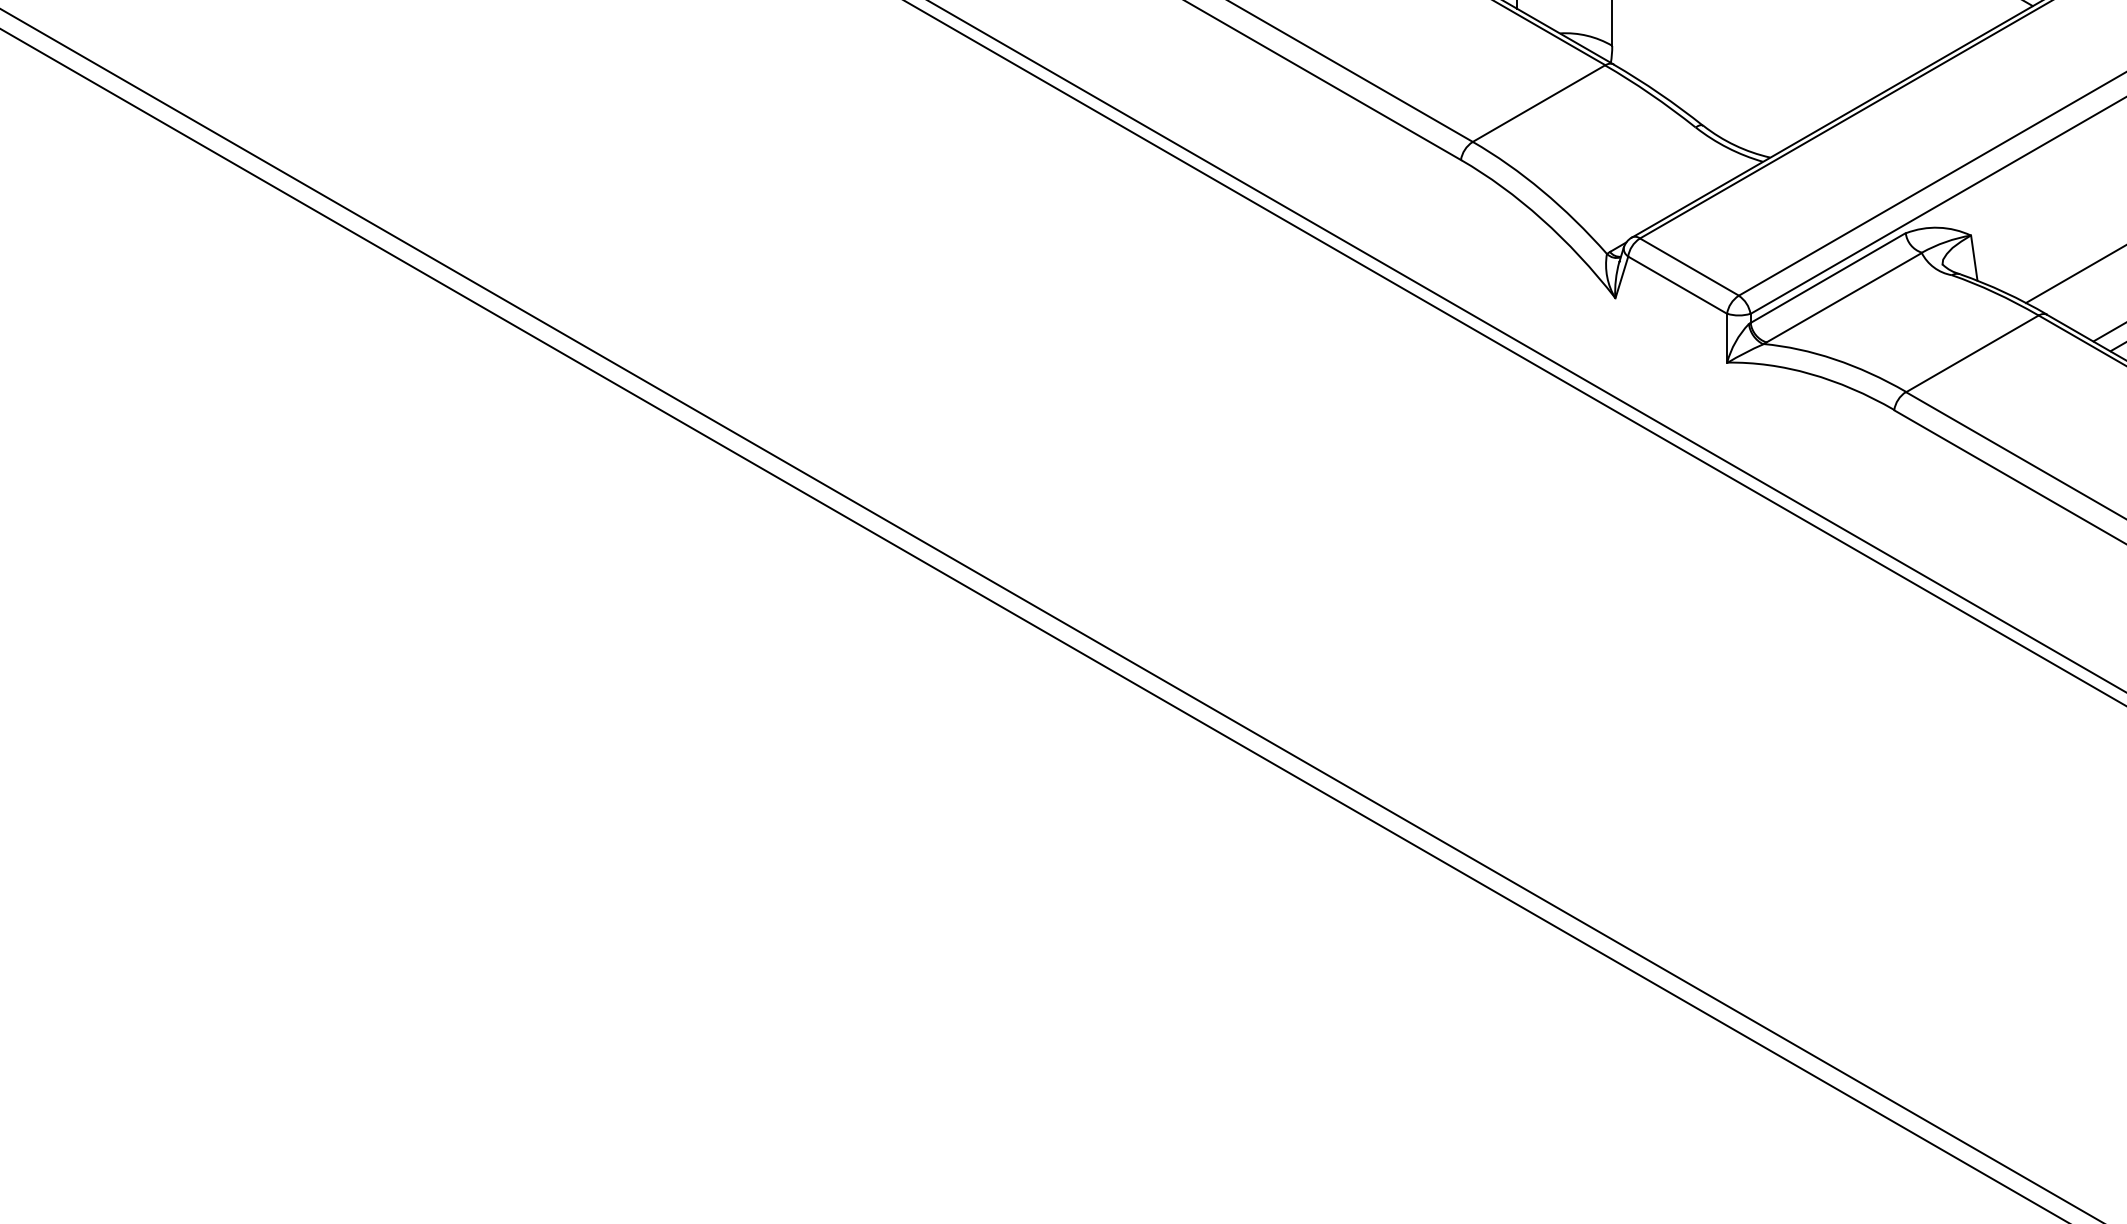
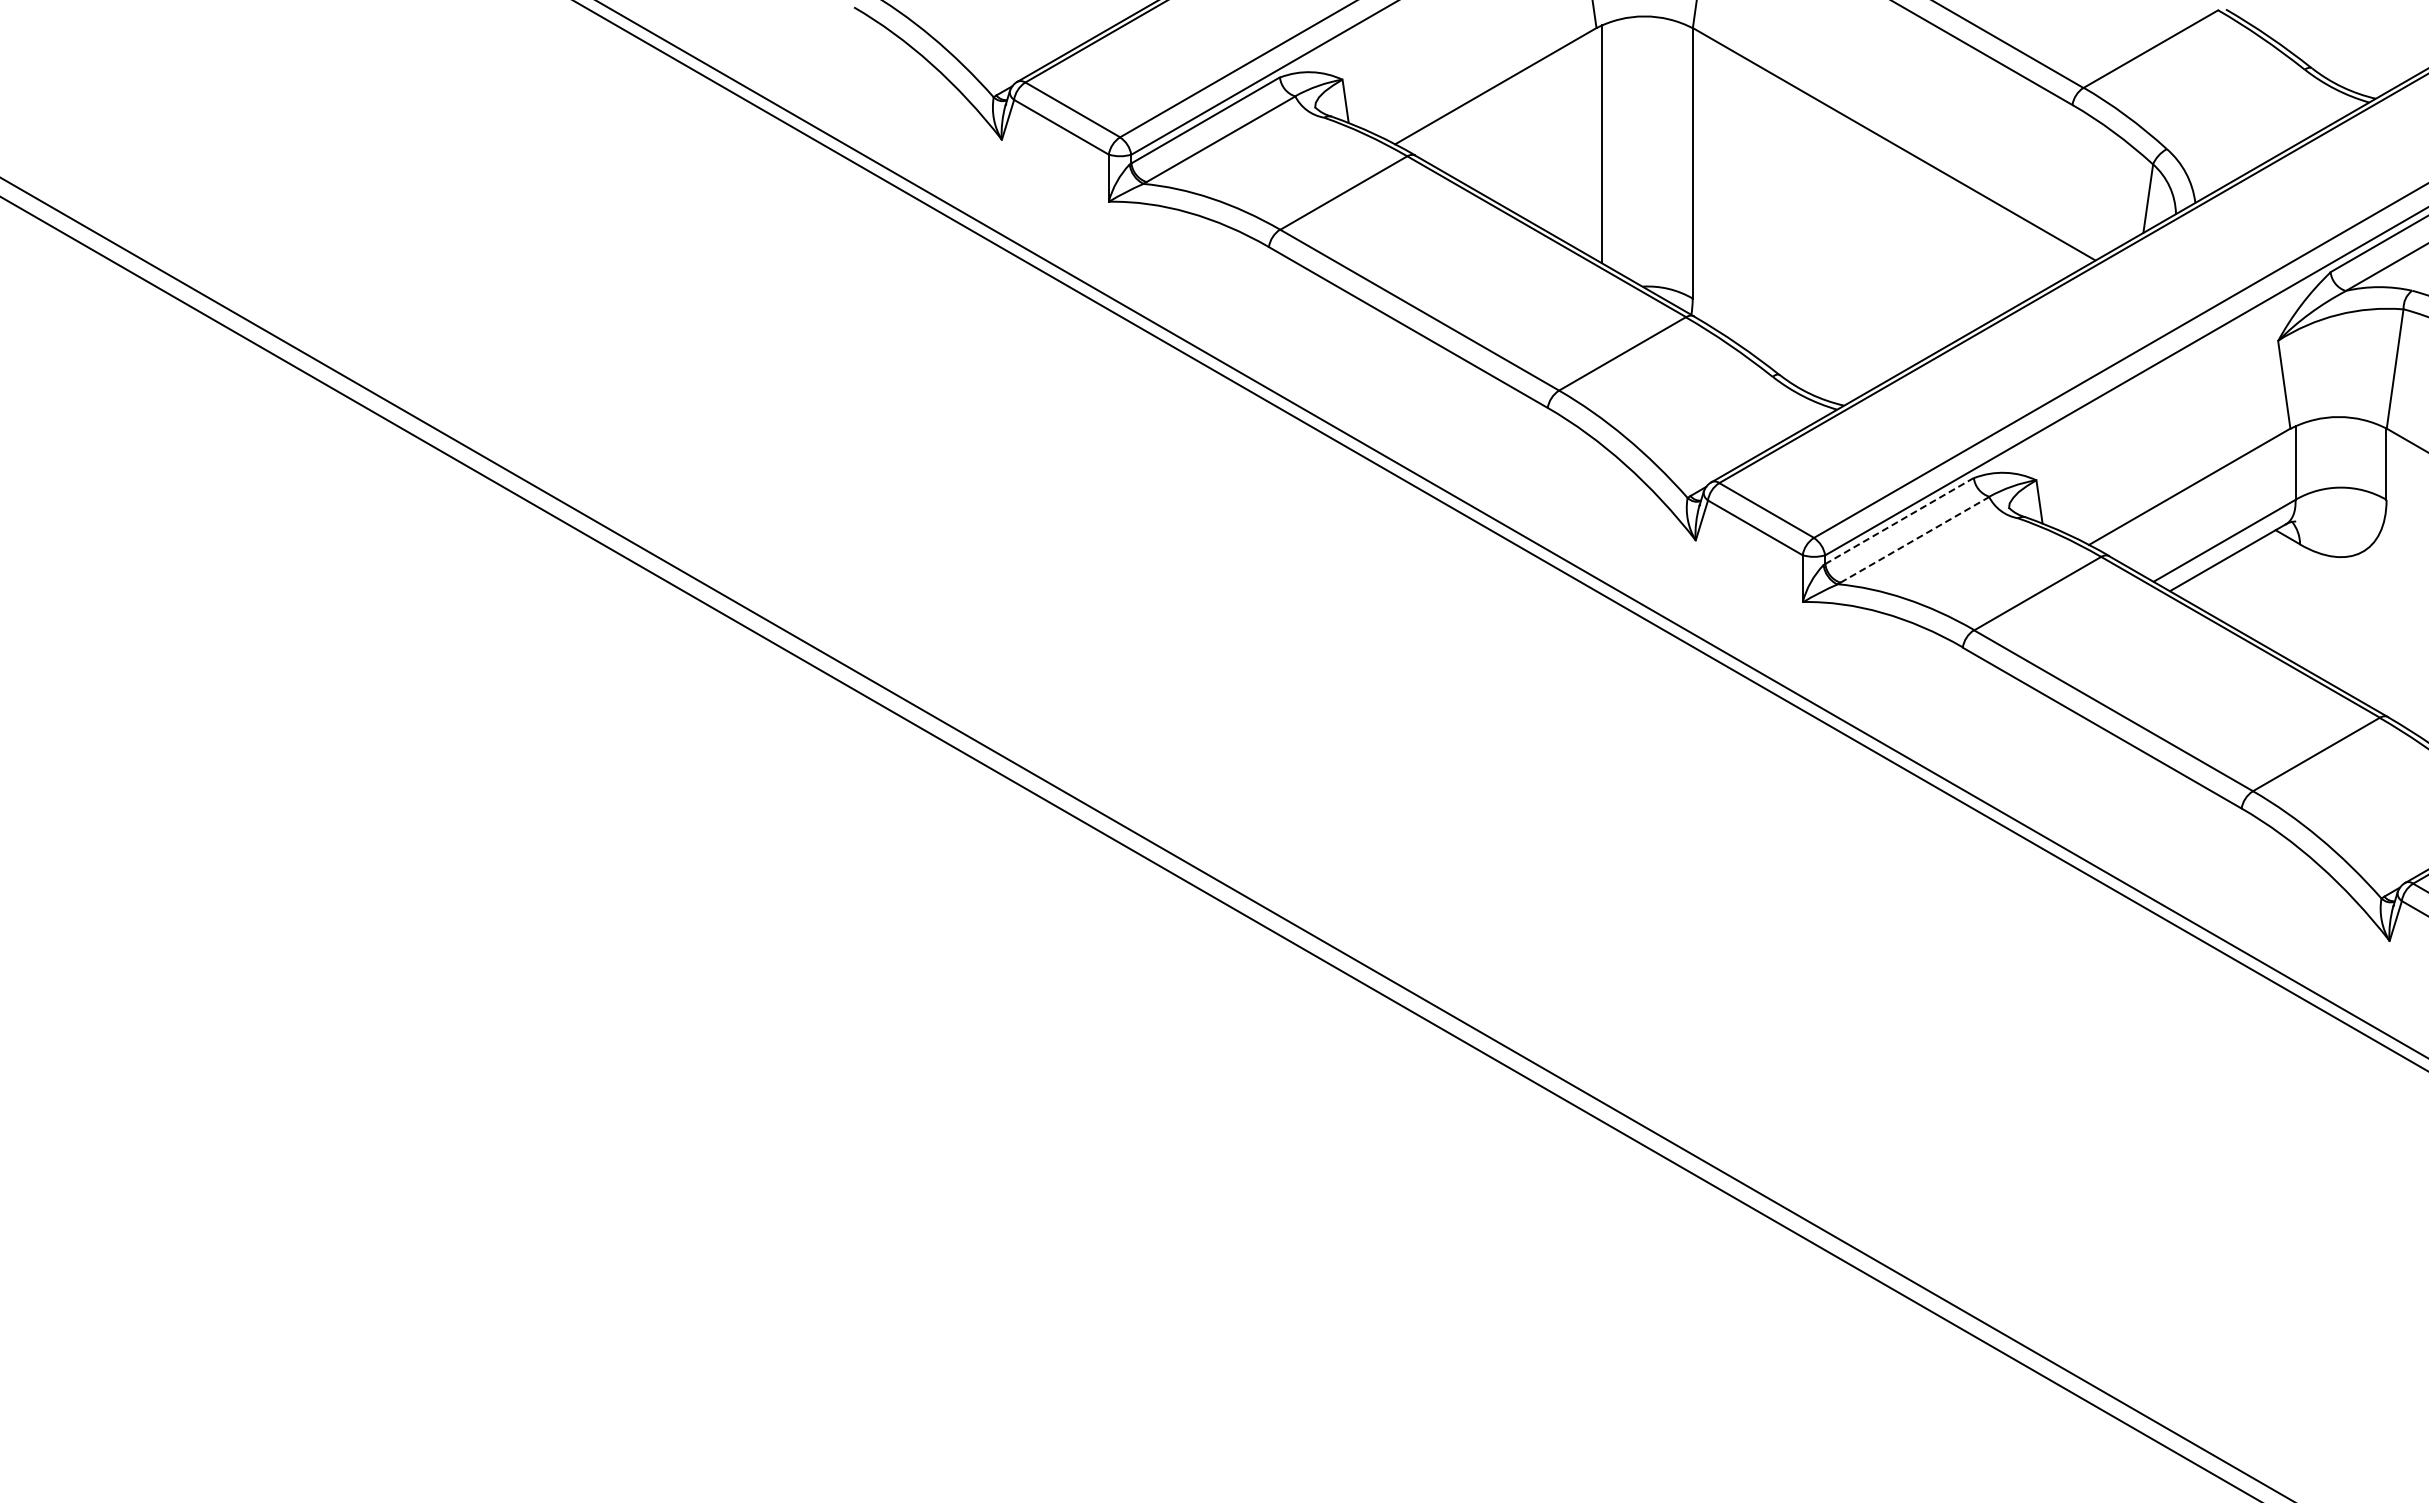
line: (1828, 277) -> (1899, 520), solid -> dashed
line: (1843, 297) -> (1914, 539), solid -> dashed

